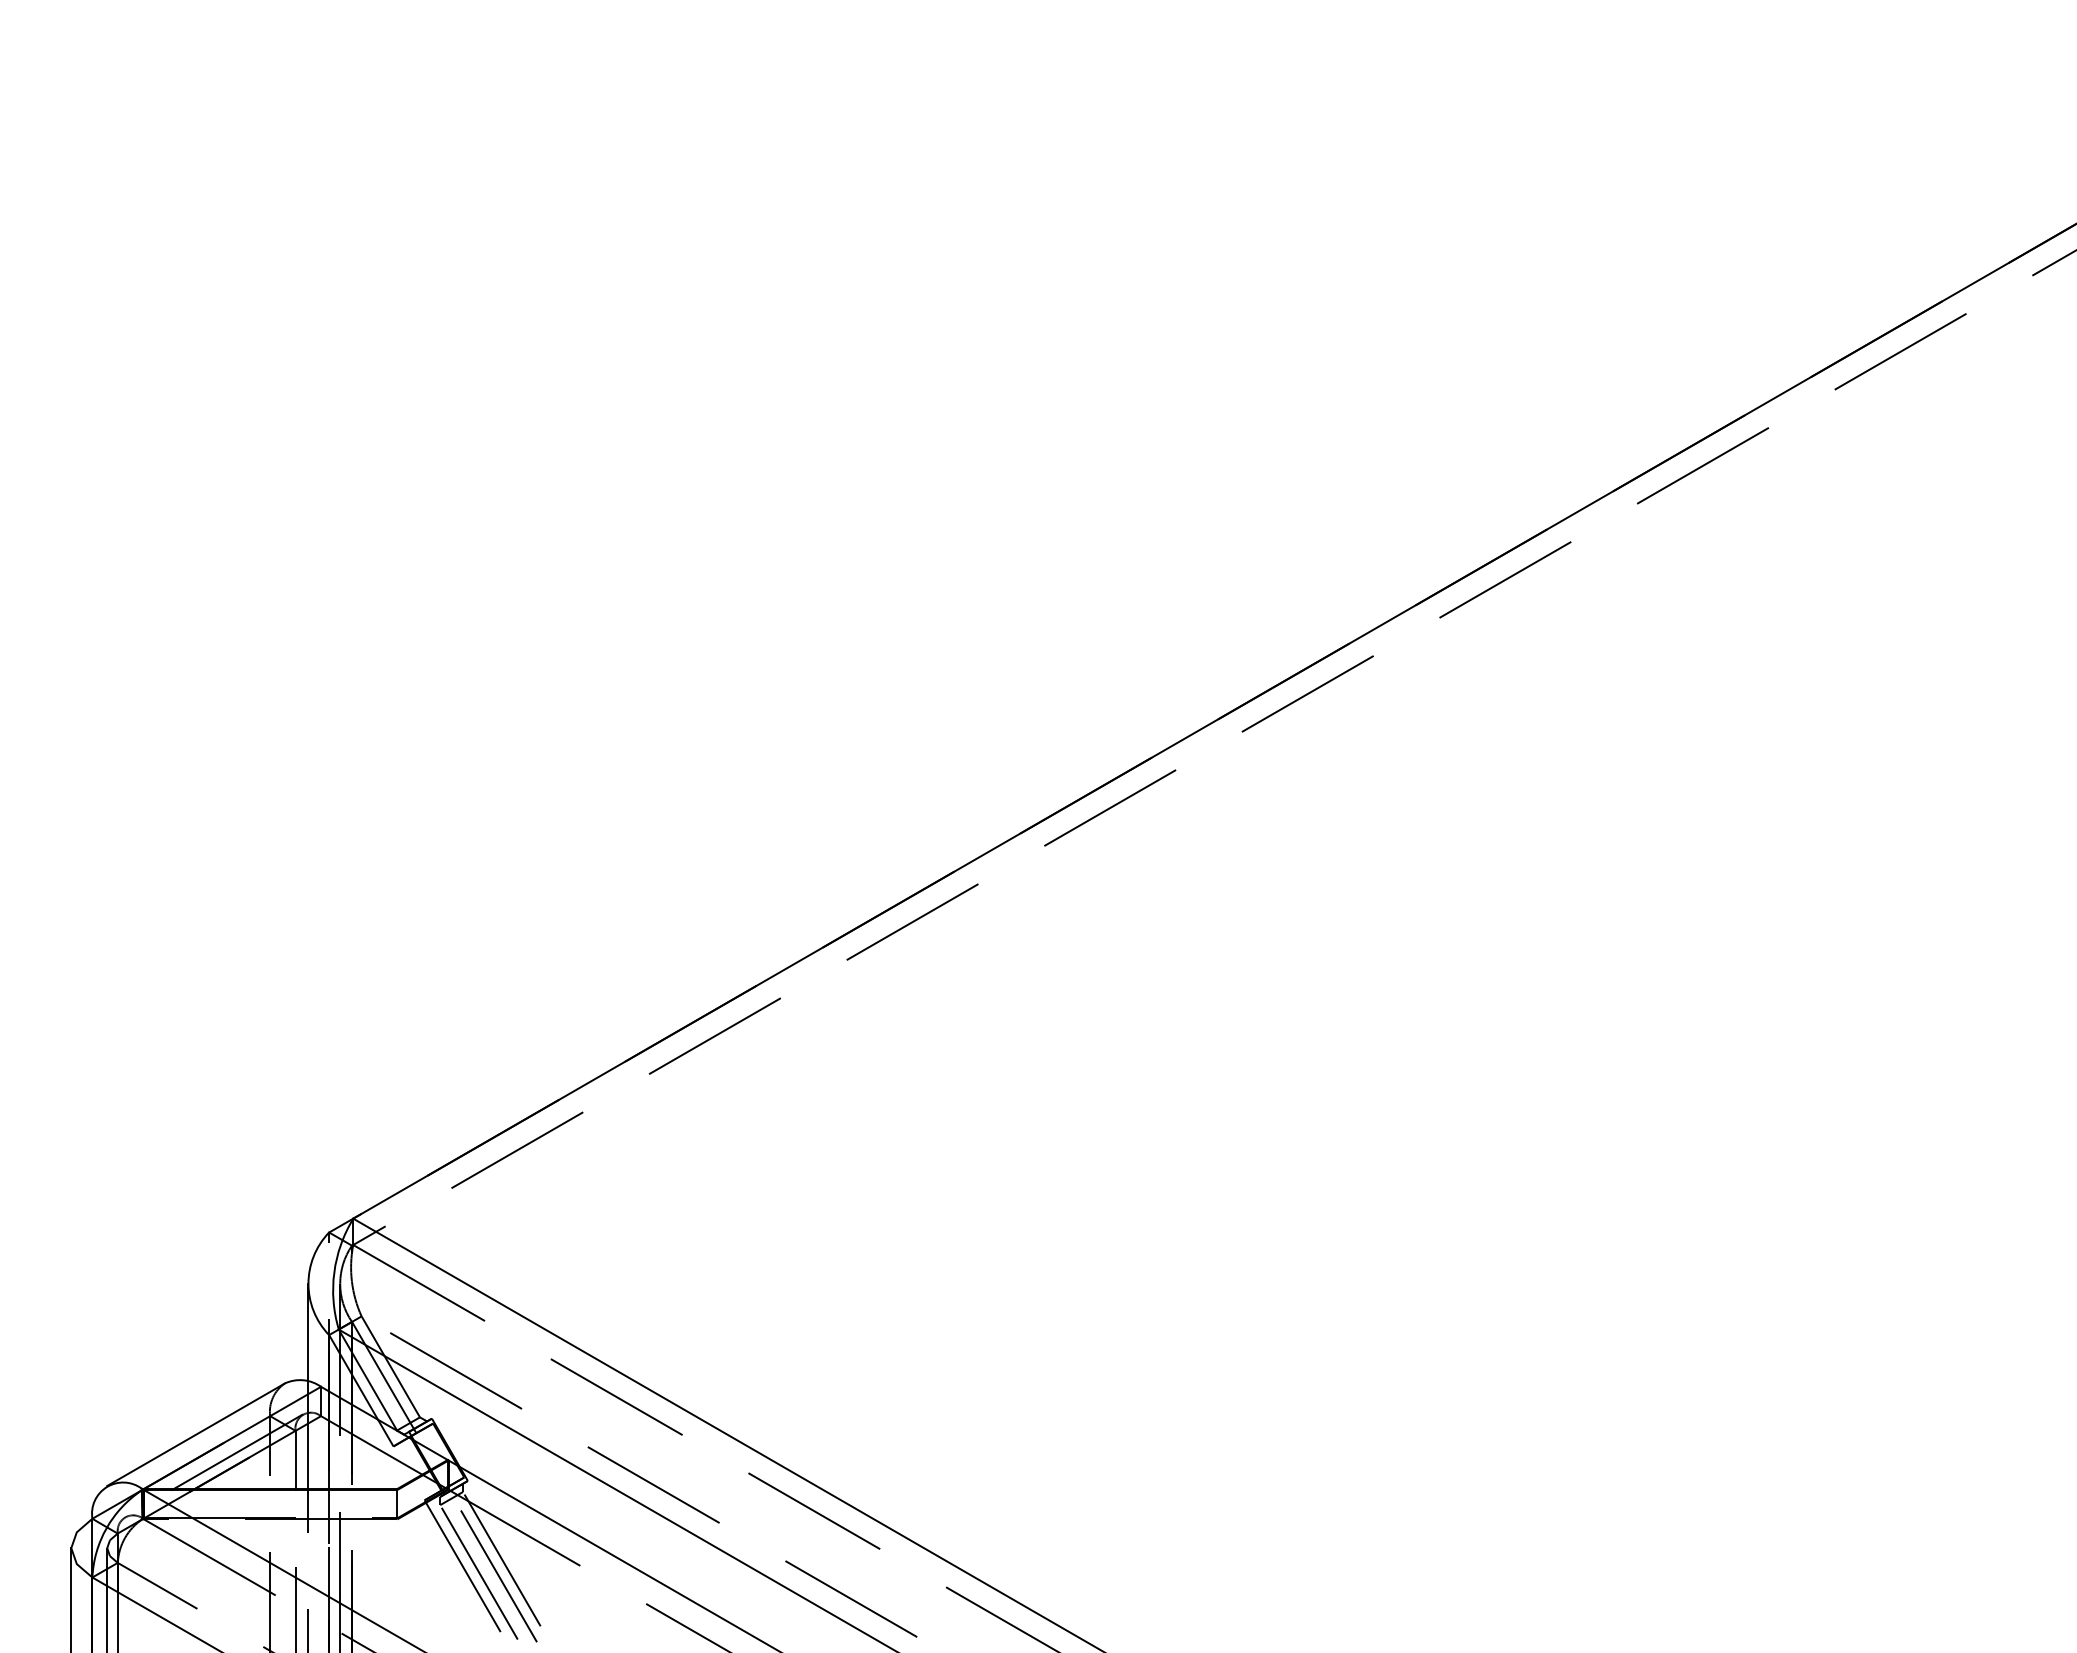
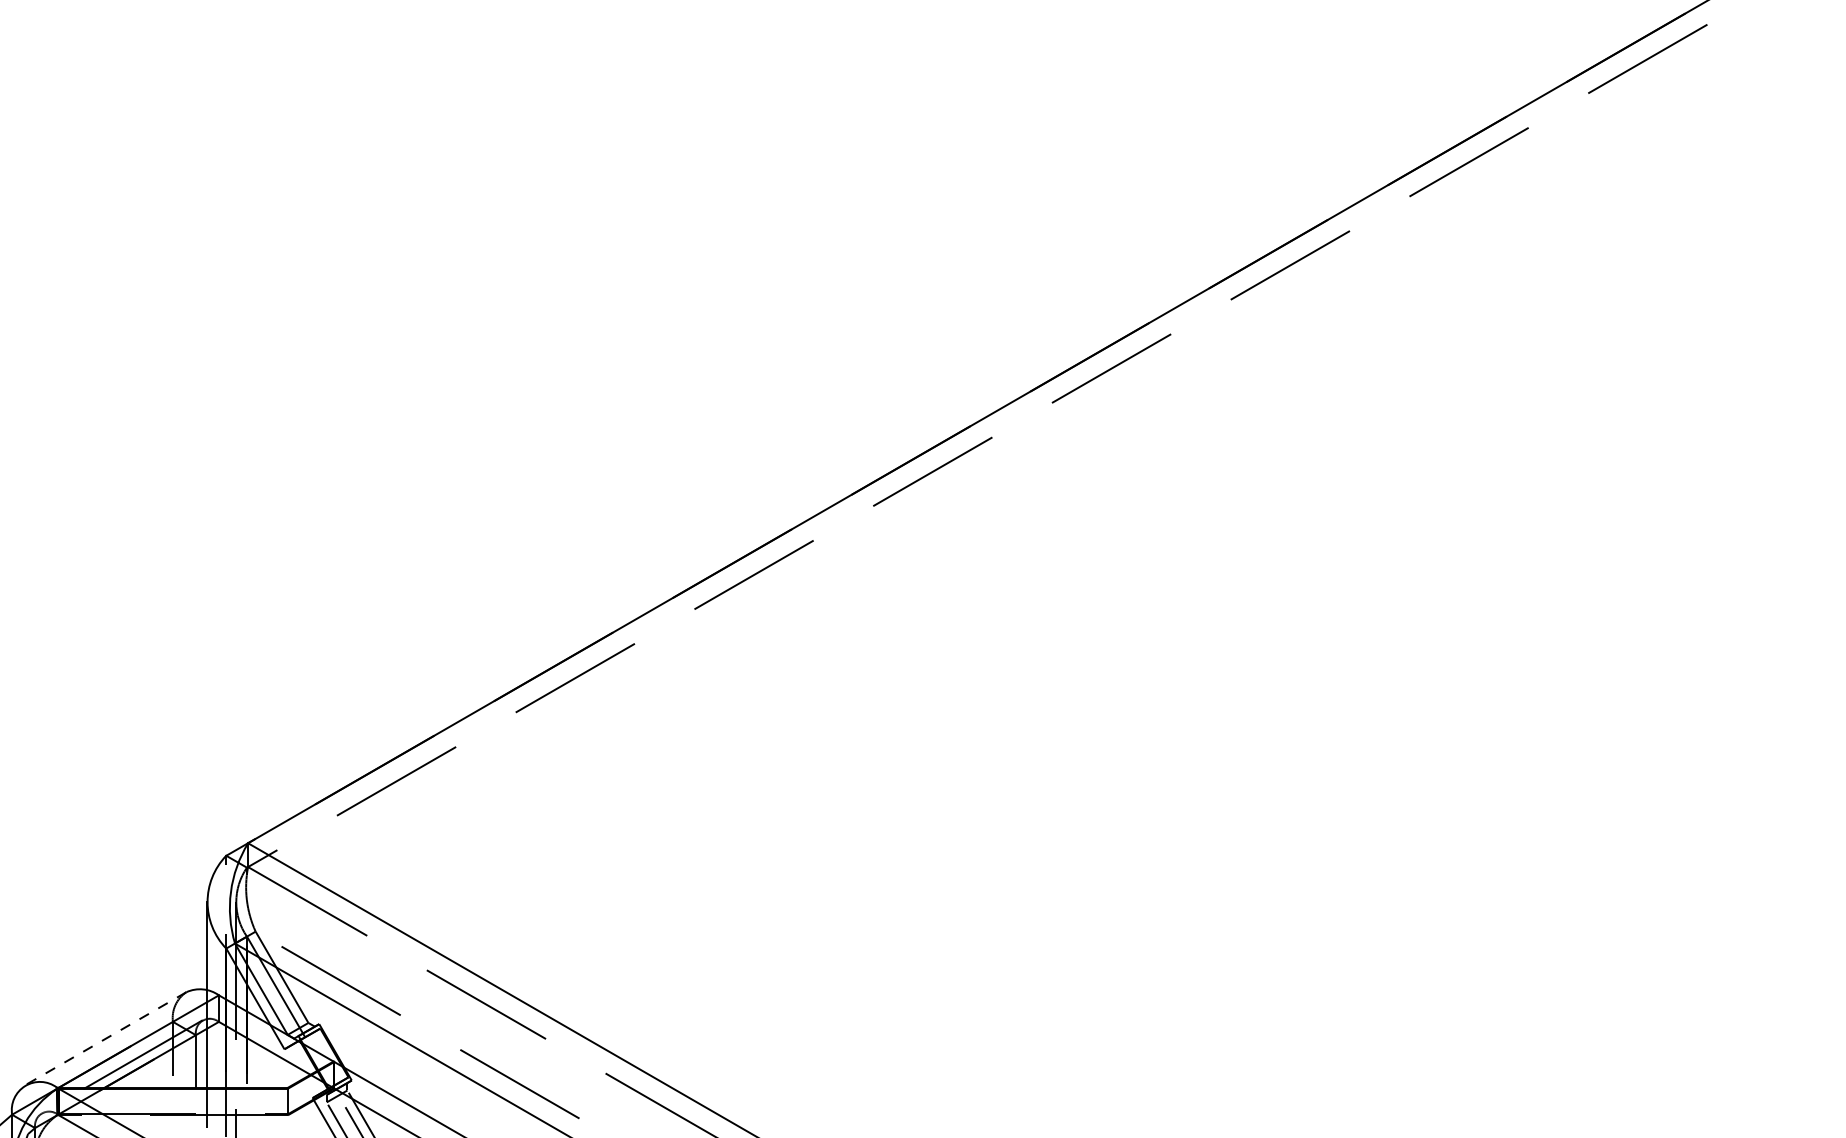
line: (196, 1434) -> (106, 1038), solid -> dashed

